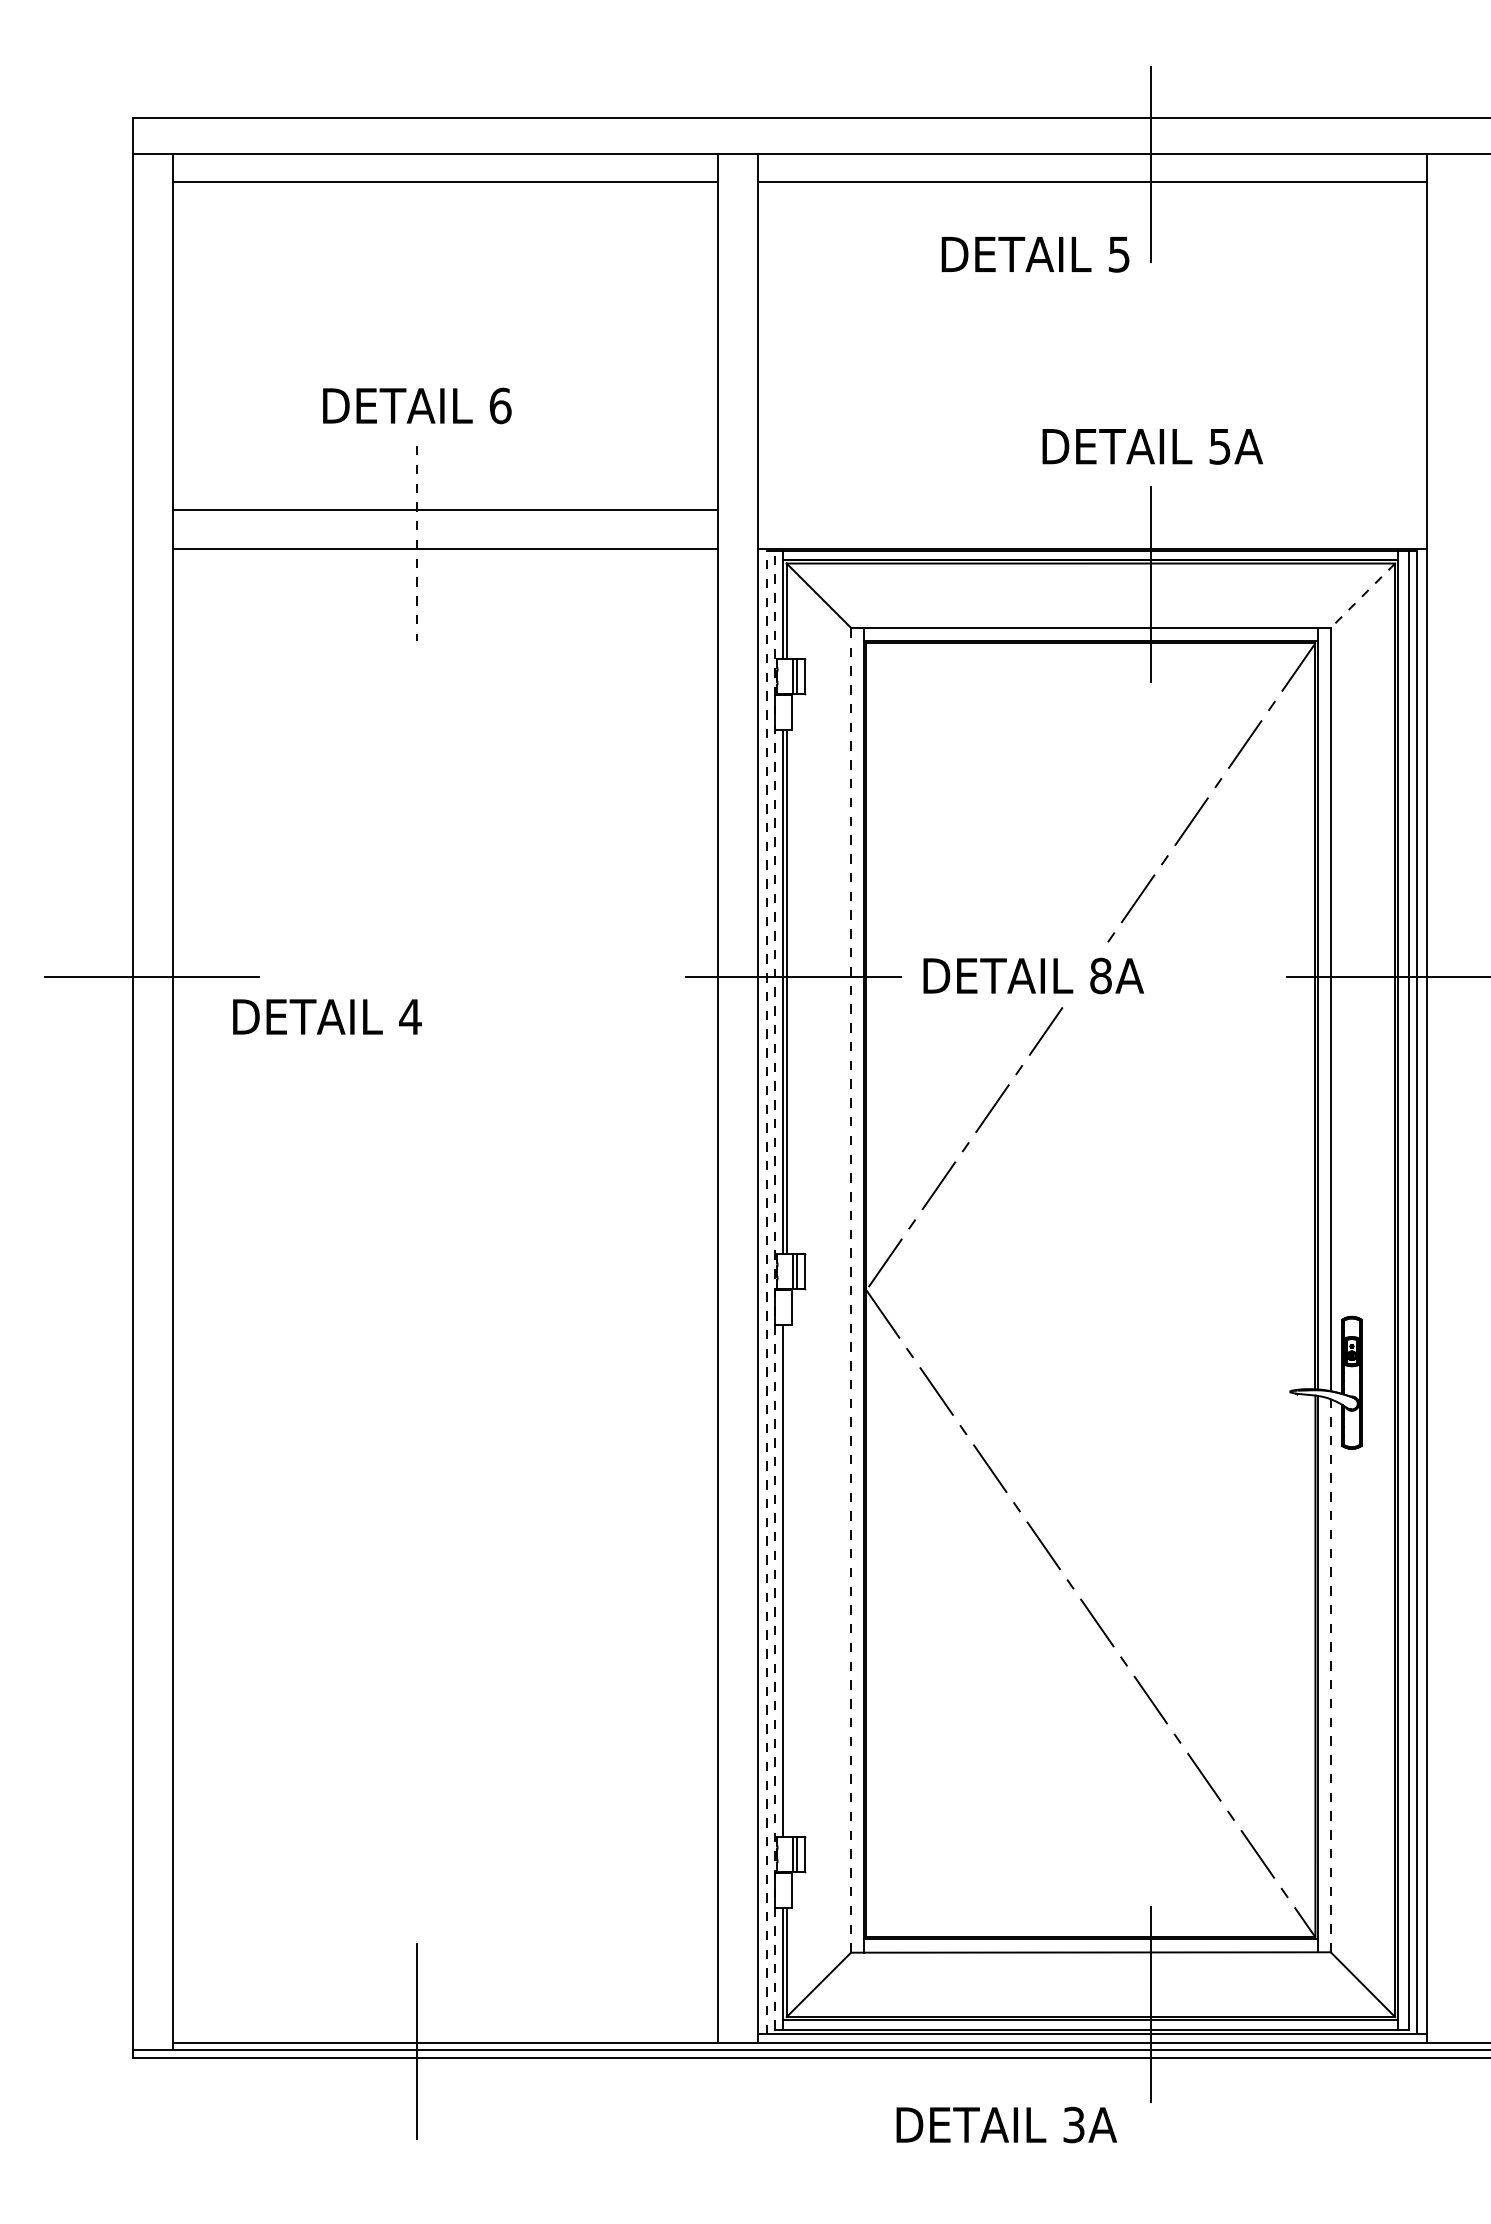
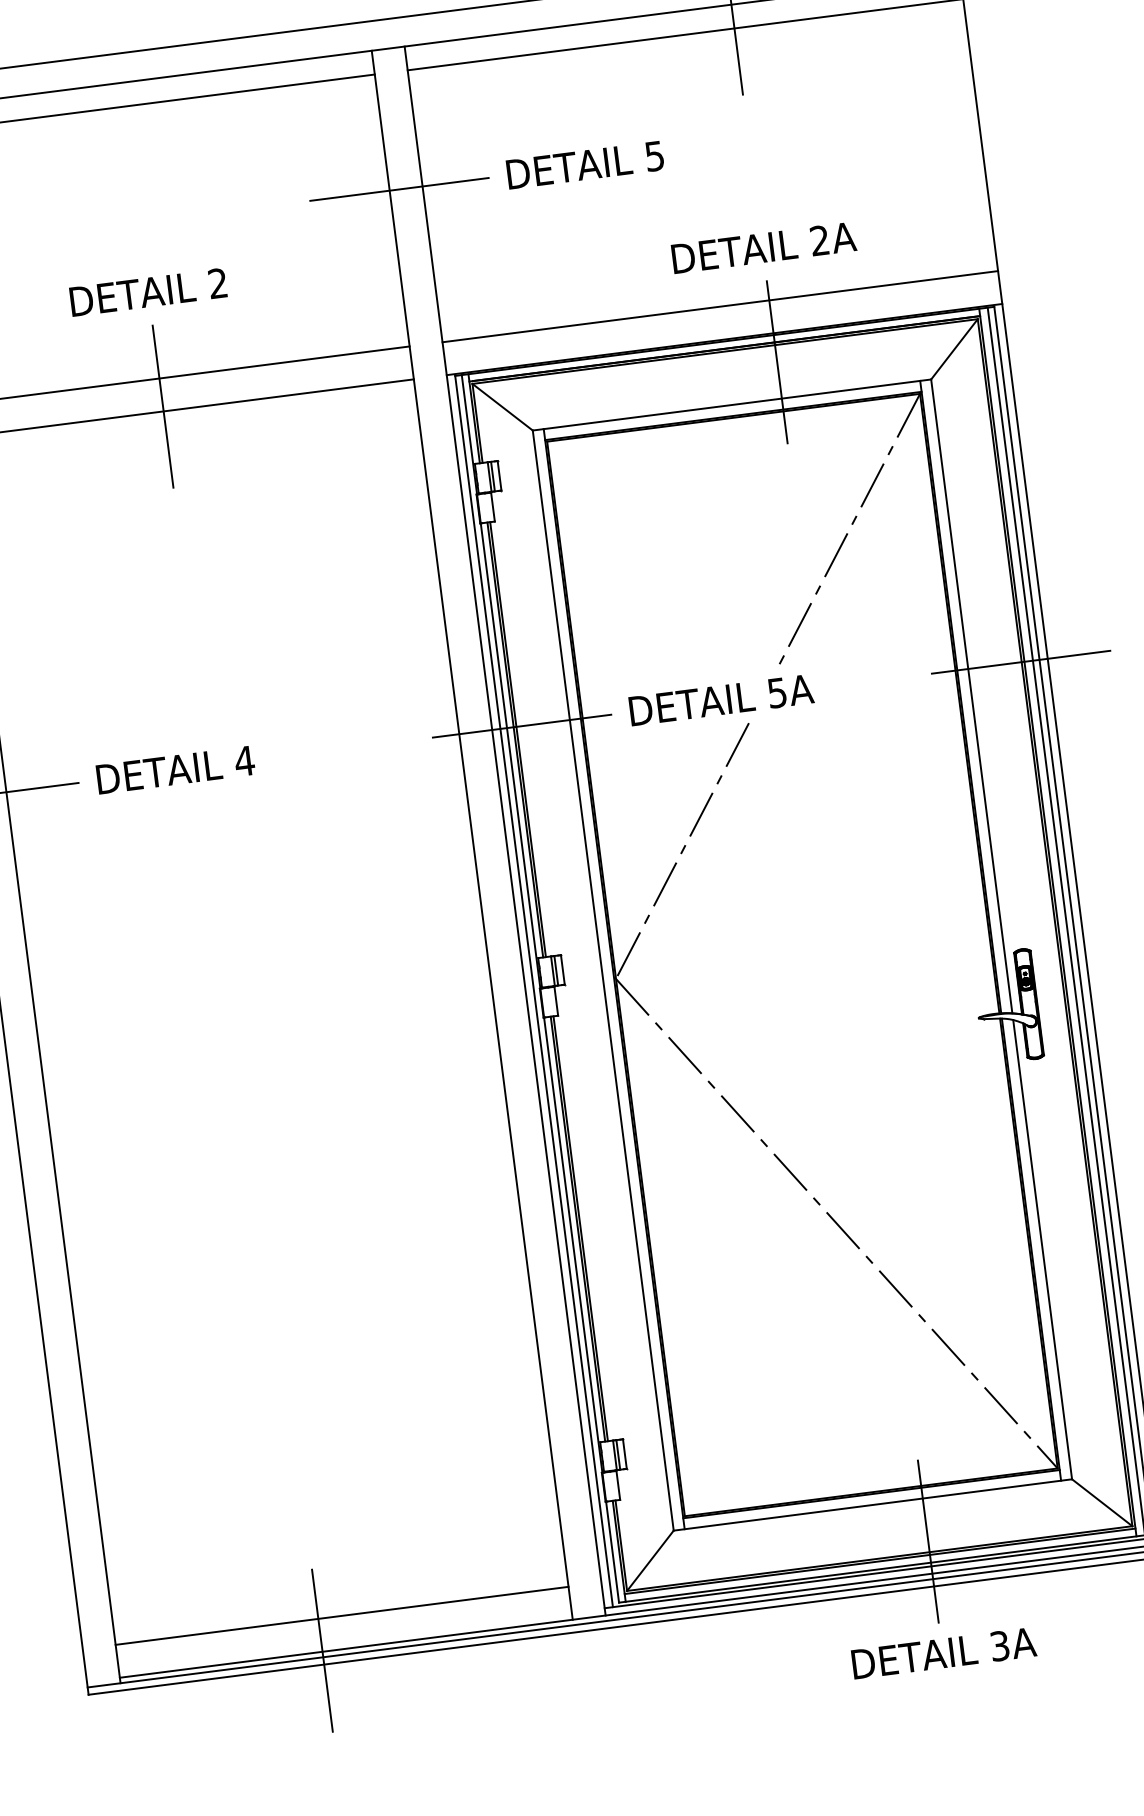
text: (1035, 254) -> (585, 165), moved
line: (729, 322) -> (399, 189), added
text: (500, 405) -> (218, 283), 6 -> 2
text: (1219, 446) -> (819, 240), 5A -> 2A
line: (1091, 509) -> (719, 306), added
line: (416, 543) -> (162, 406), dashed -> solid
line: (1362, 595) -> (954, 349), dashed -> solid
text: (1100, 975) -> (776, 692), 8A -> 5A
text: (327, 1016) -> (175, 769), moved
line: (851, 1289) -> (603, 979), dashed -> solid
line: (775, 1290) -> (540, 988), dashed -> solid
line: (767, 1292) -> (534, 991), dashed -> solid
line: (786, 1580) -> (580, 1228), added
line: (1330, 1675) -> (1042, 1249), dashed -> solid
line: (444, 2003) -> (341, 1616), added
text: (1006, 2124) -> (943, 1652), moved

